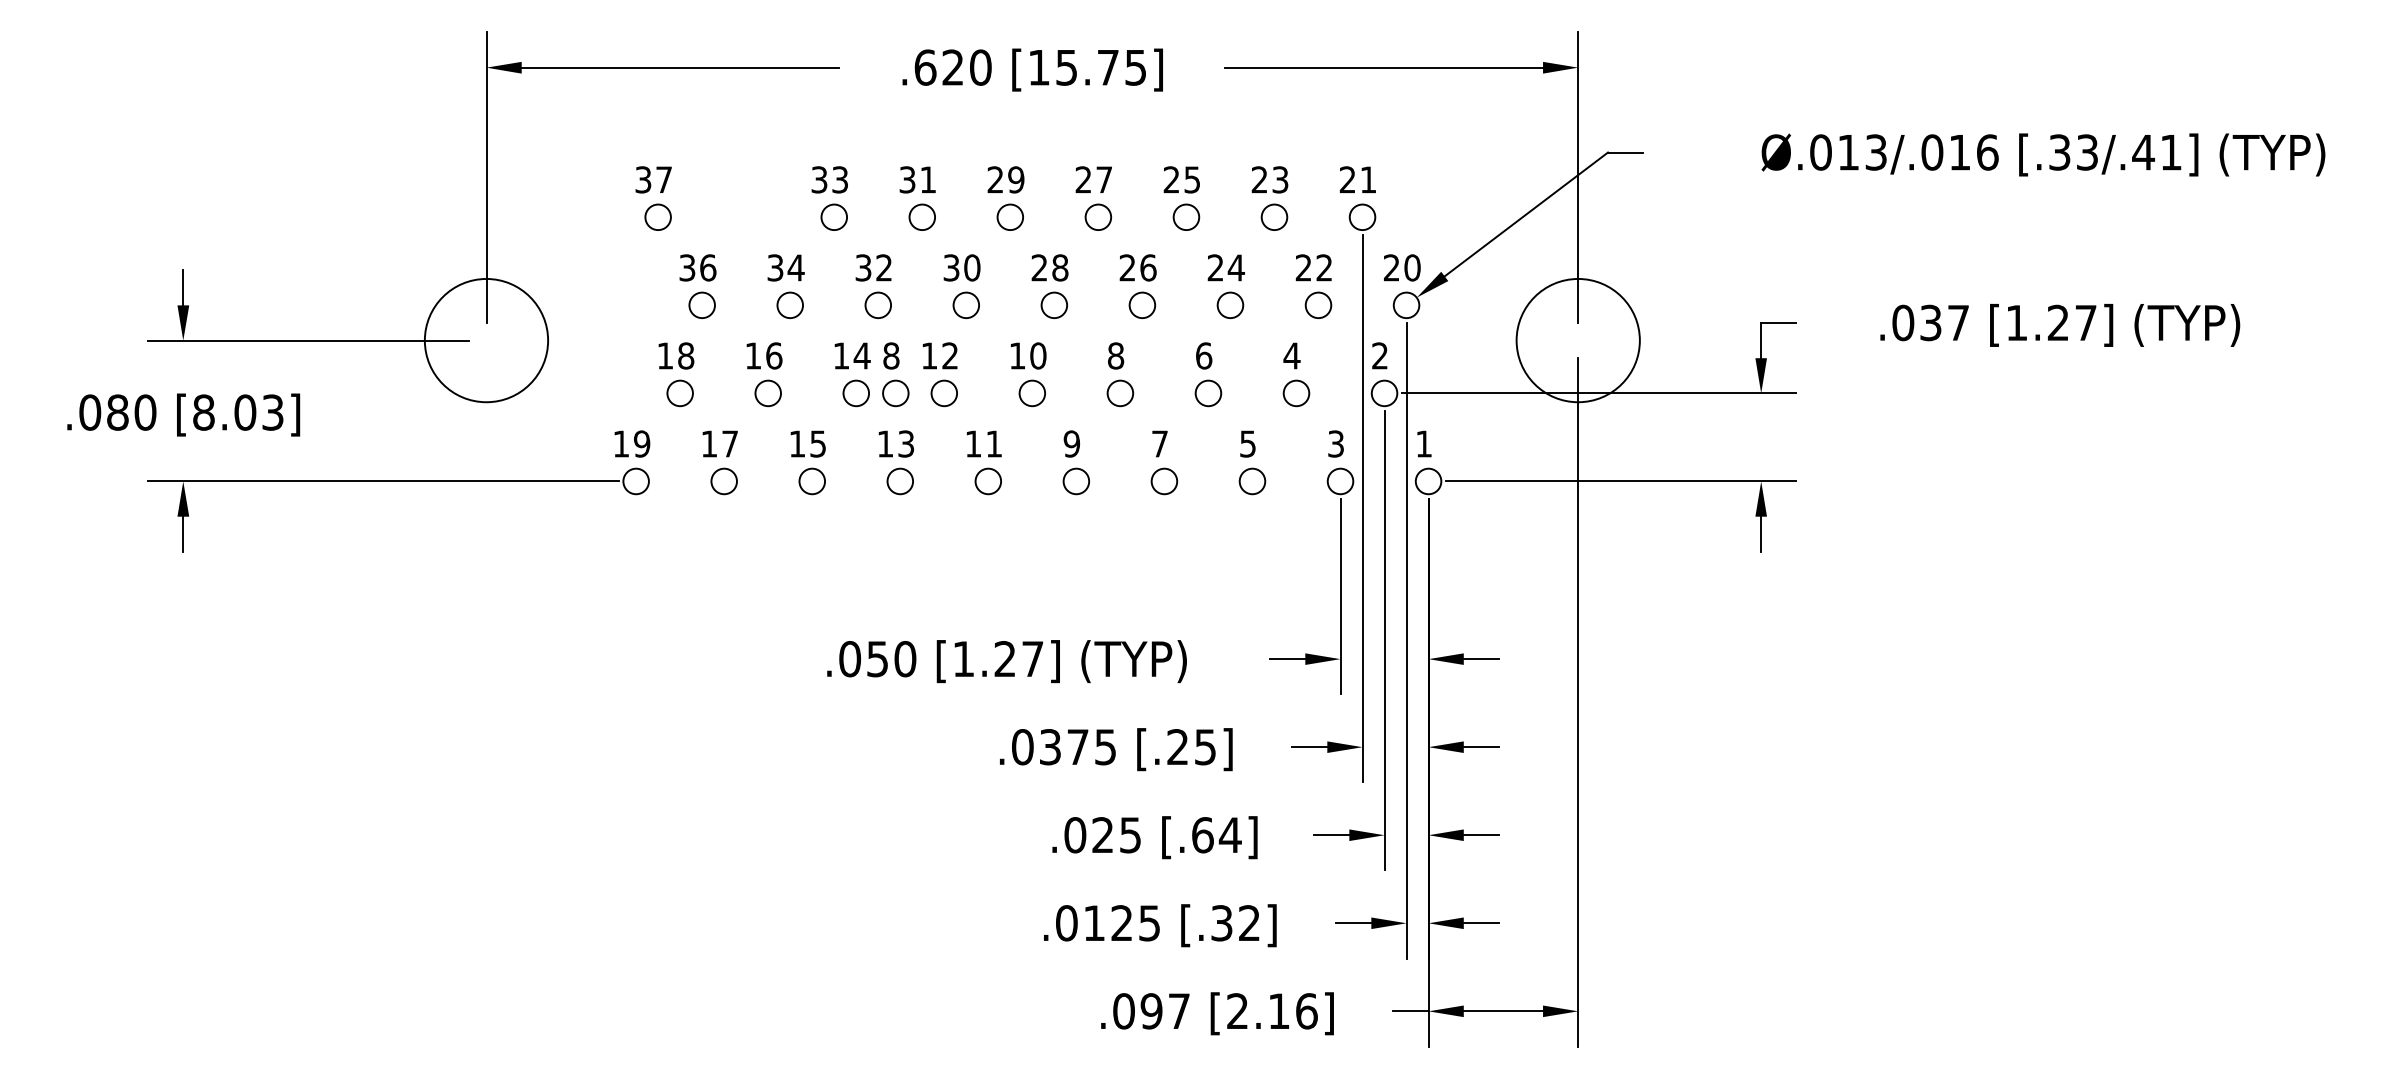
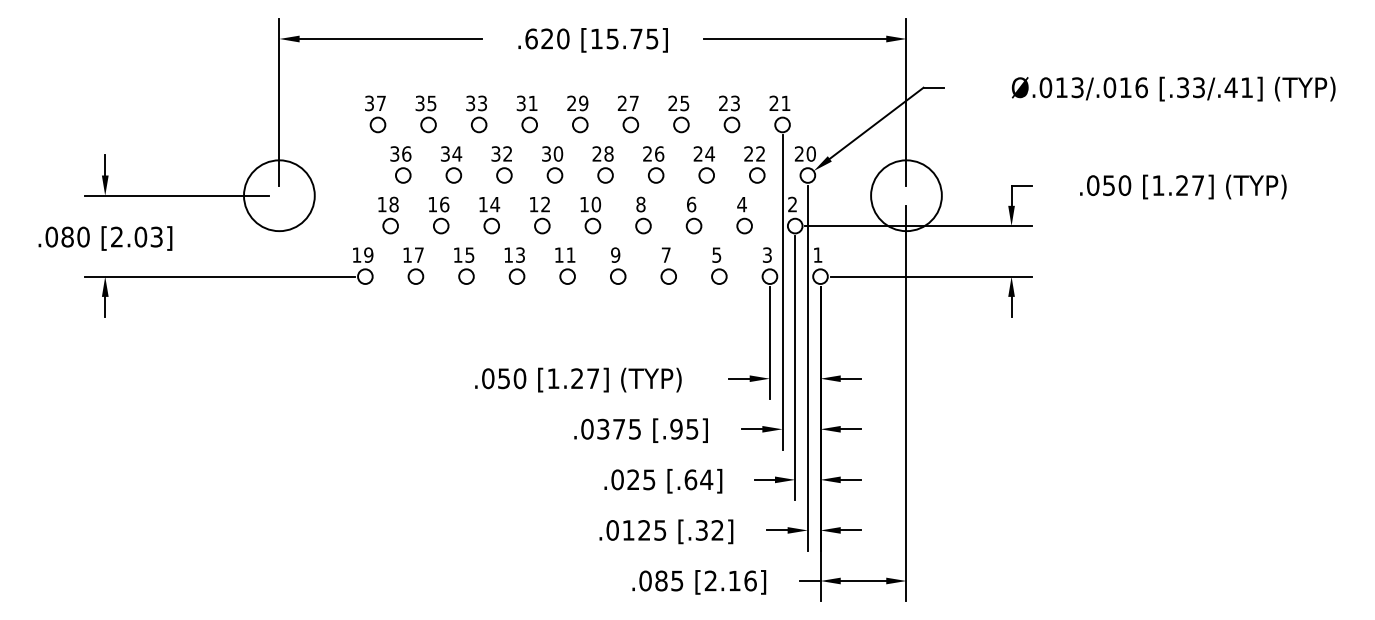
part: (740, 199) -> (425, 114), added
text: (1945, 322) -> (1117, 185), .037 -> .050
part: (895, 374) -> (514, 215), removed
text: (204, 411) -> (117, 236), [8.03] -> [2.03]
text: (1177, 747) -> (676, 429), [.25] -> [.95]
text: (1165, 1010) -> (669, 580), .097 -> .085

